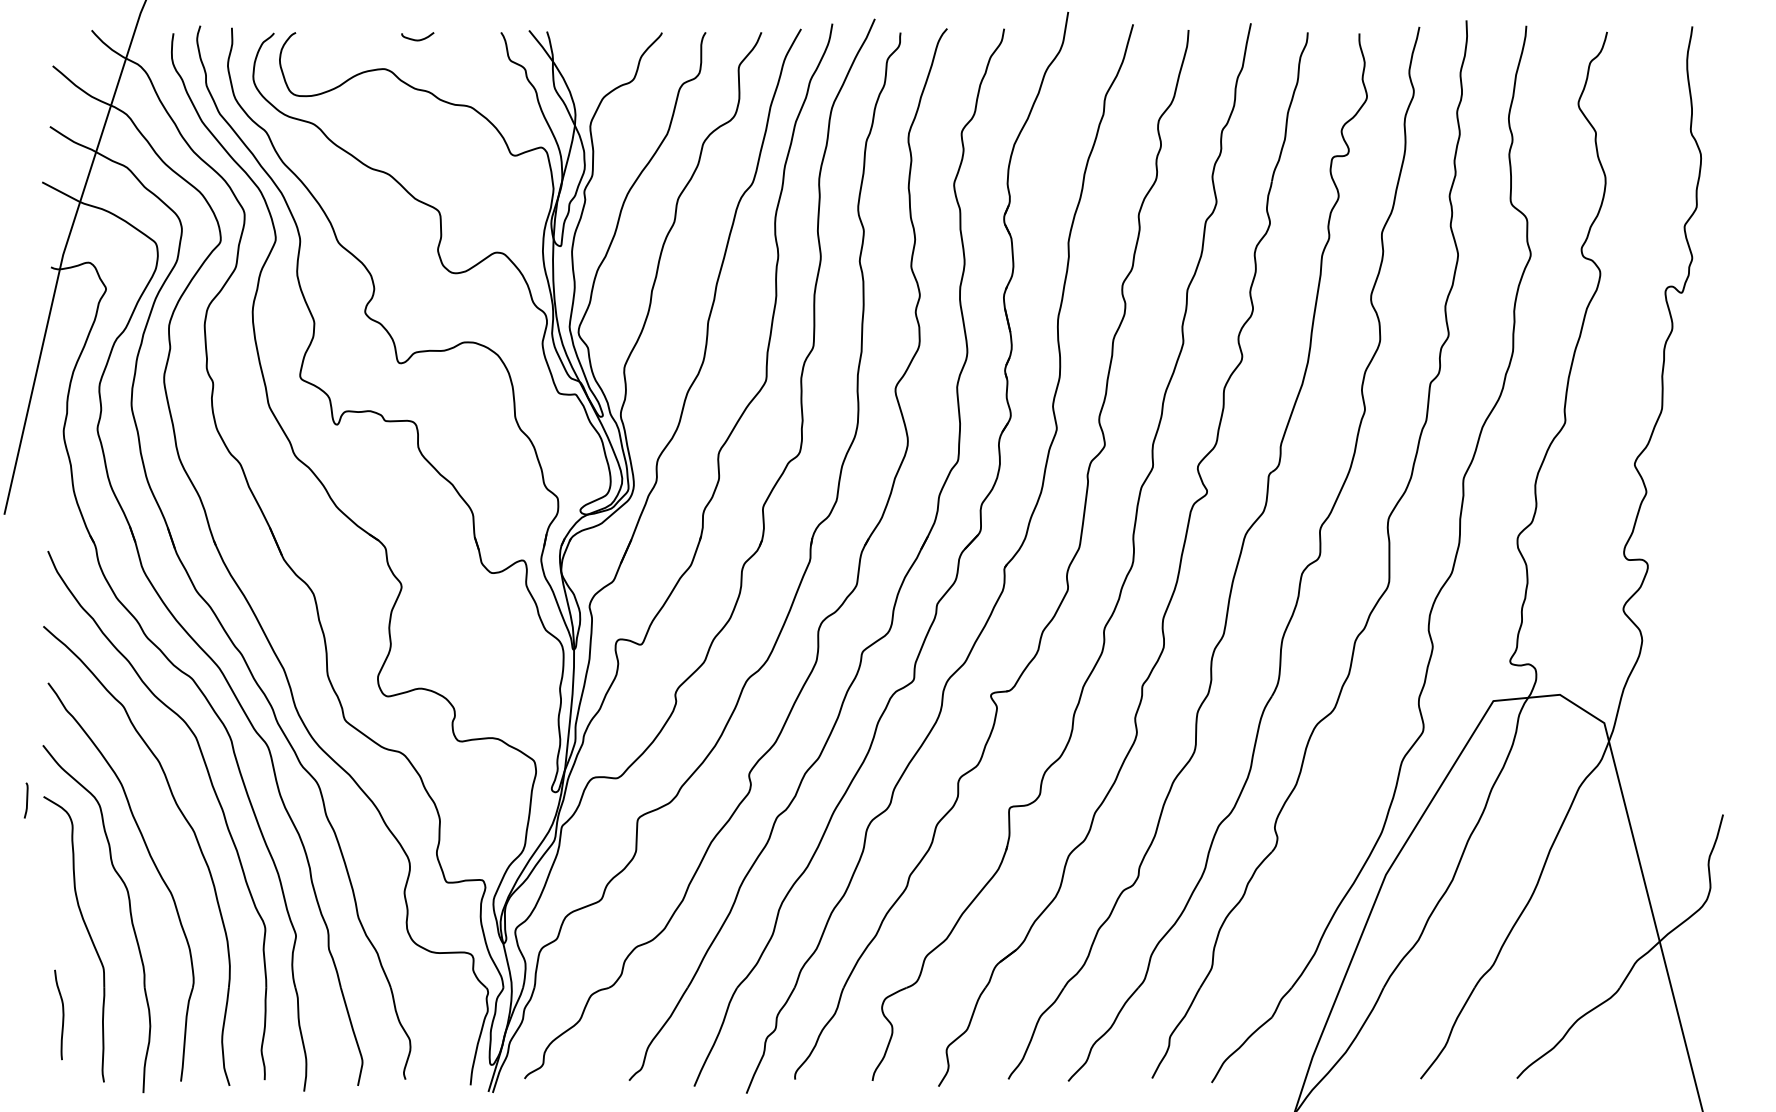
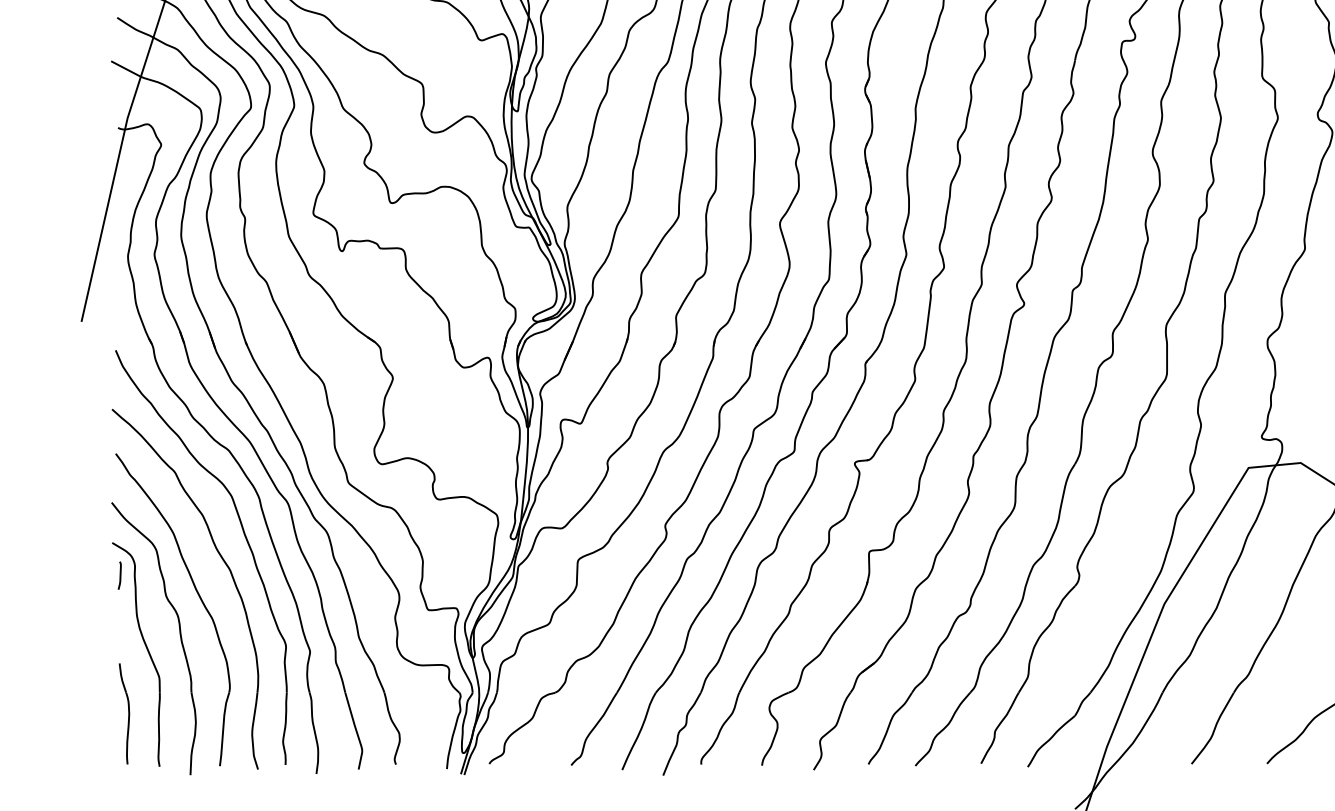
curve: (26, 800) -> (120, 575), moved
part: (59, 1014) -> (124, 713), size x1.43

